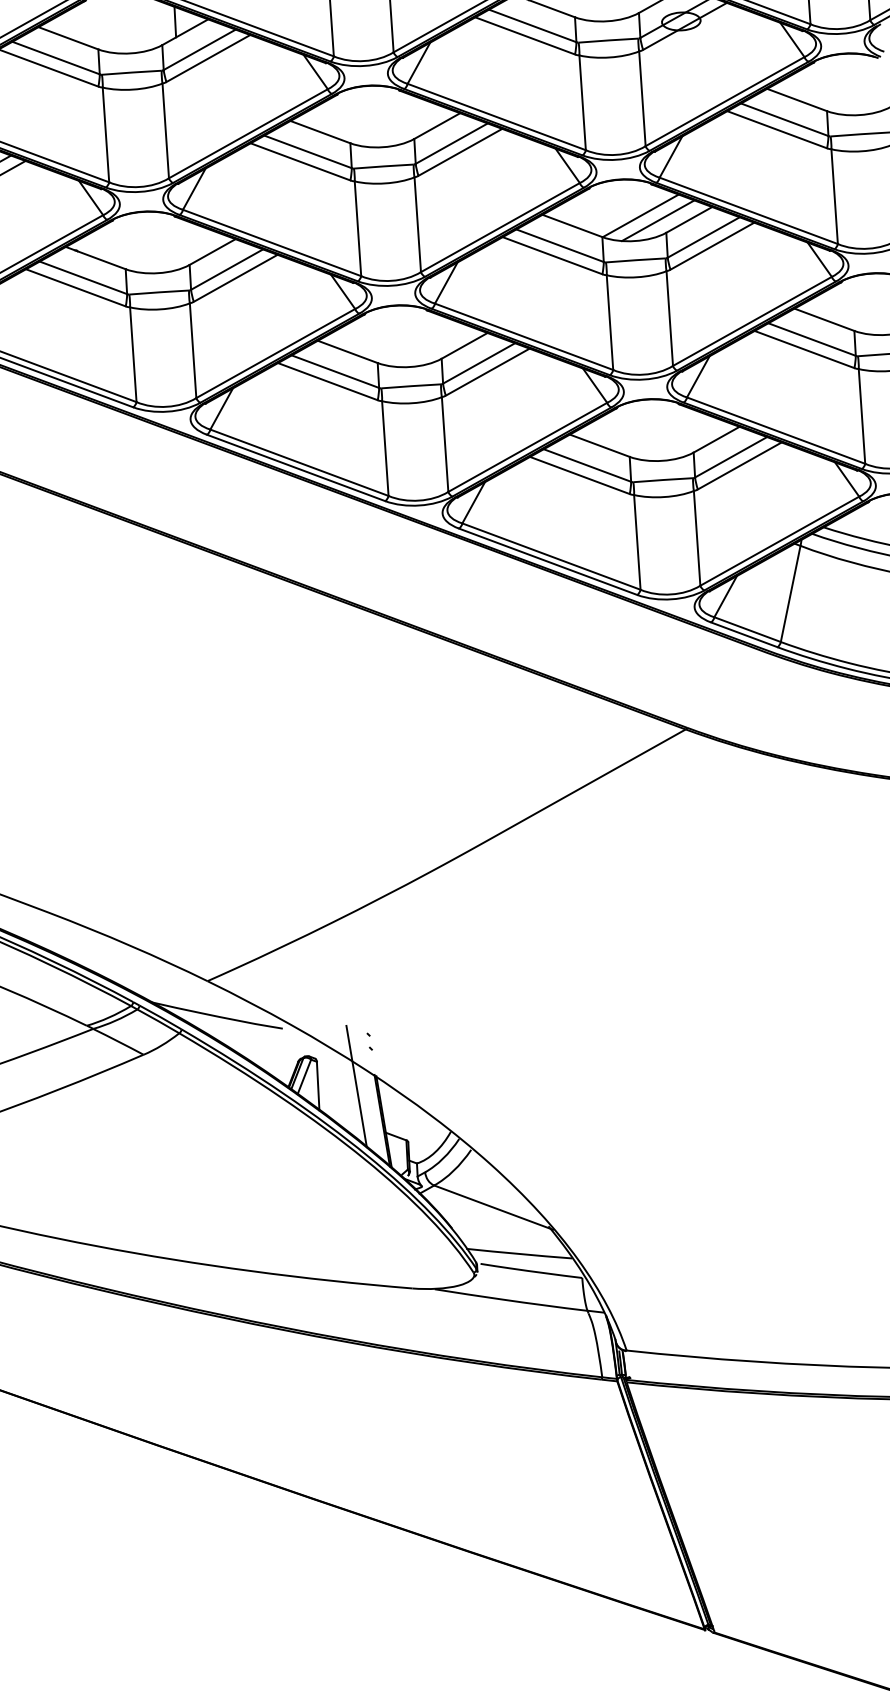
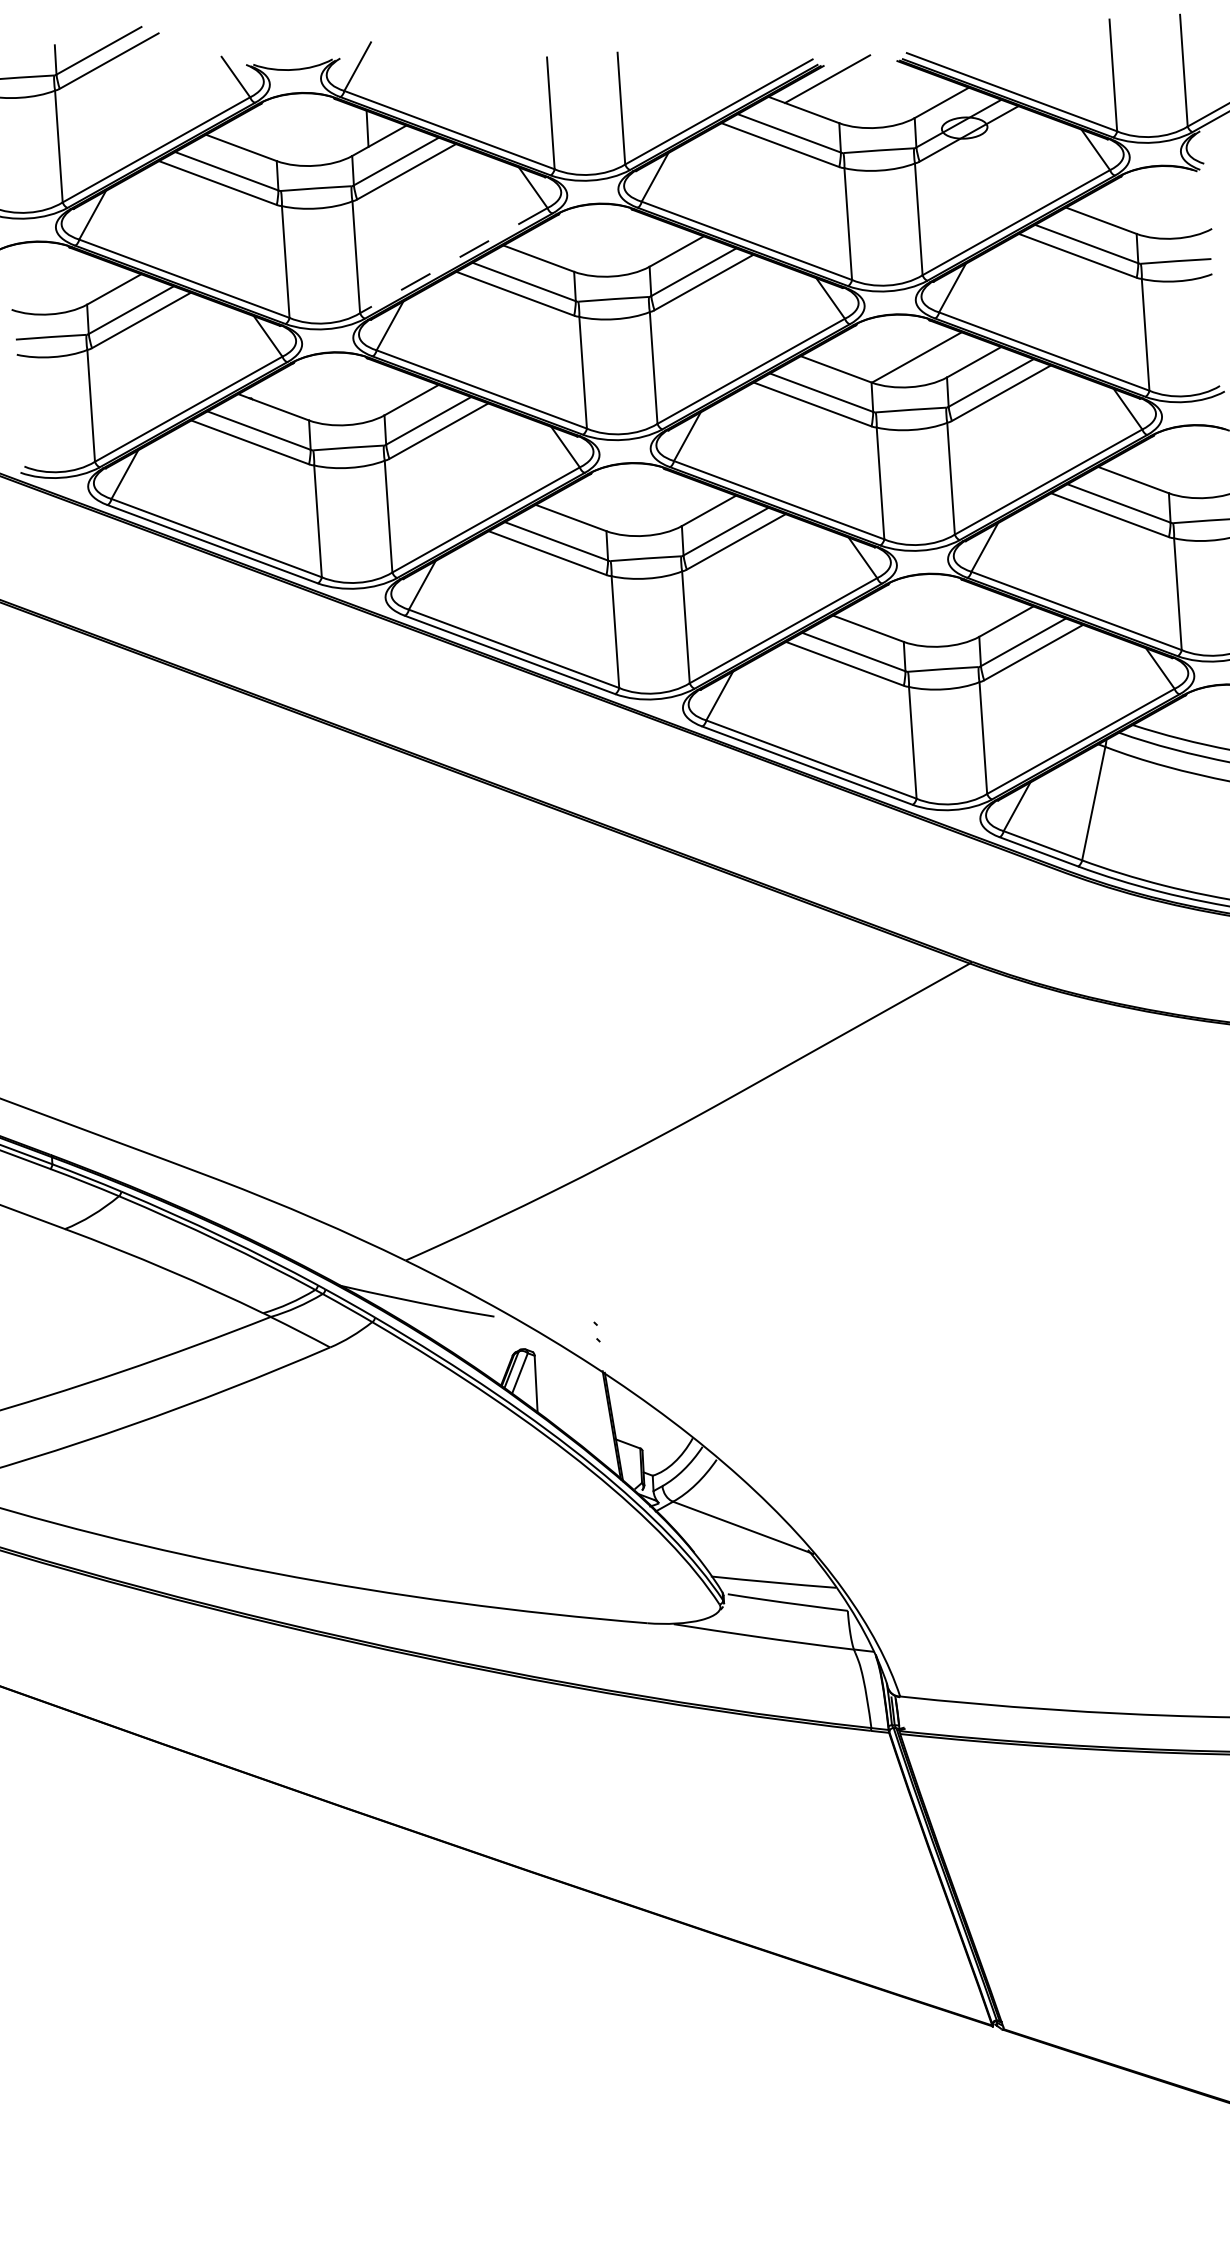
line: (248, 133) -> (453, 260), solid -> dashed
line: (658, 220) -> (937, 363), removed
line: (356, 1086) -> (581, 1384), removed

